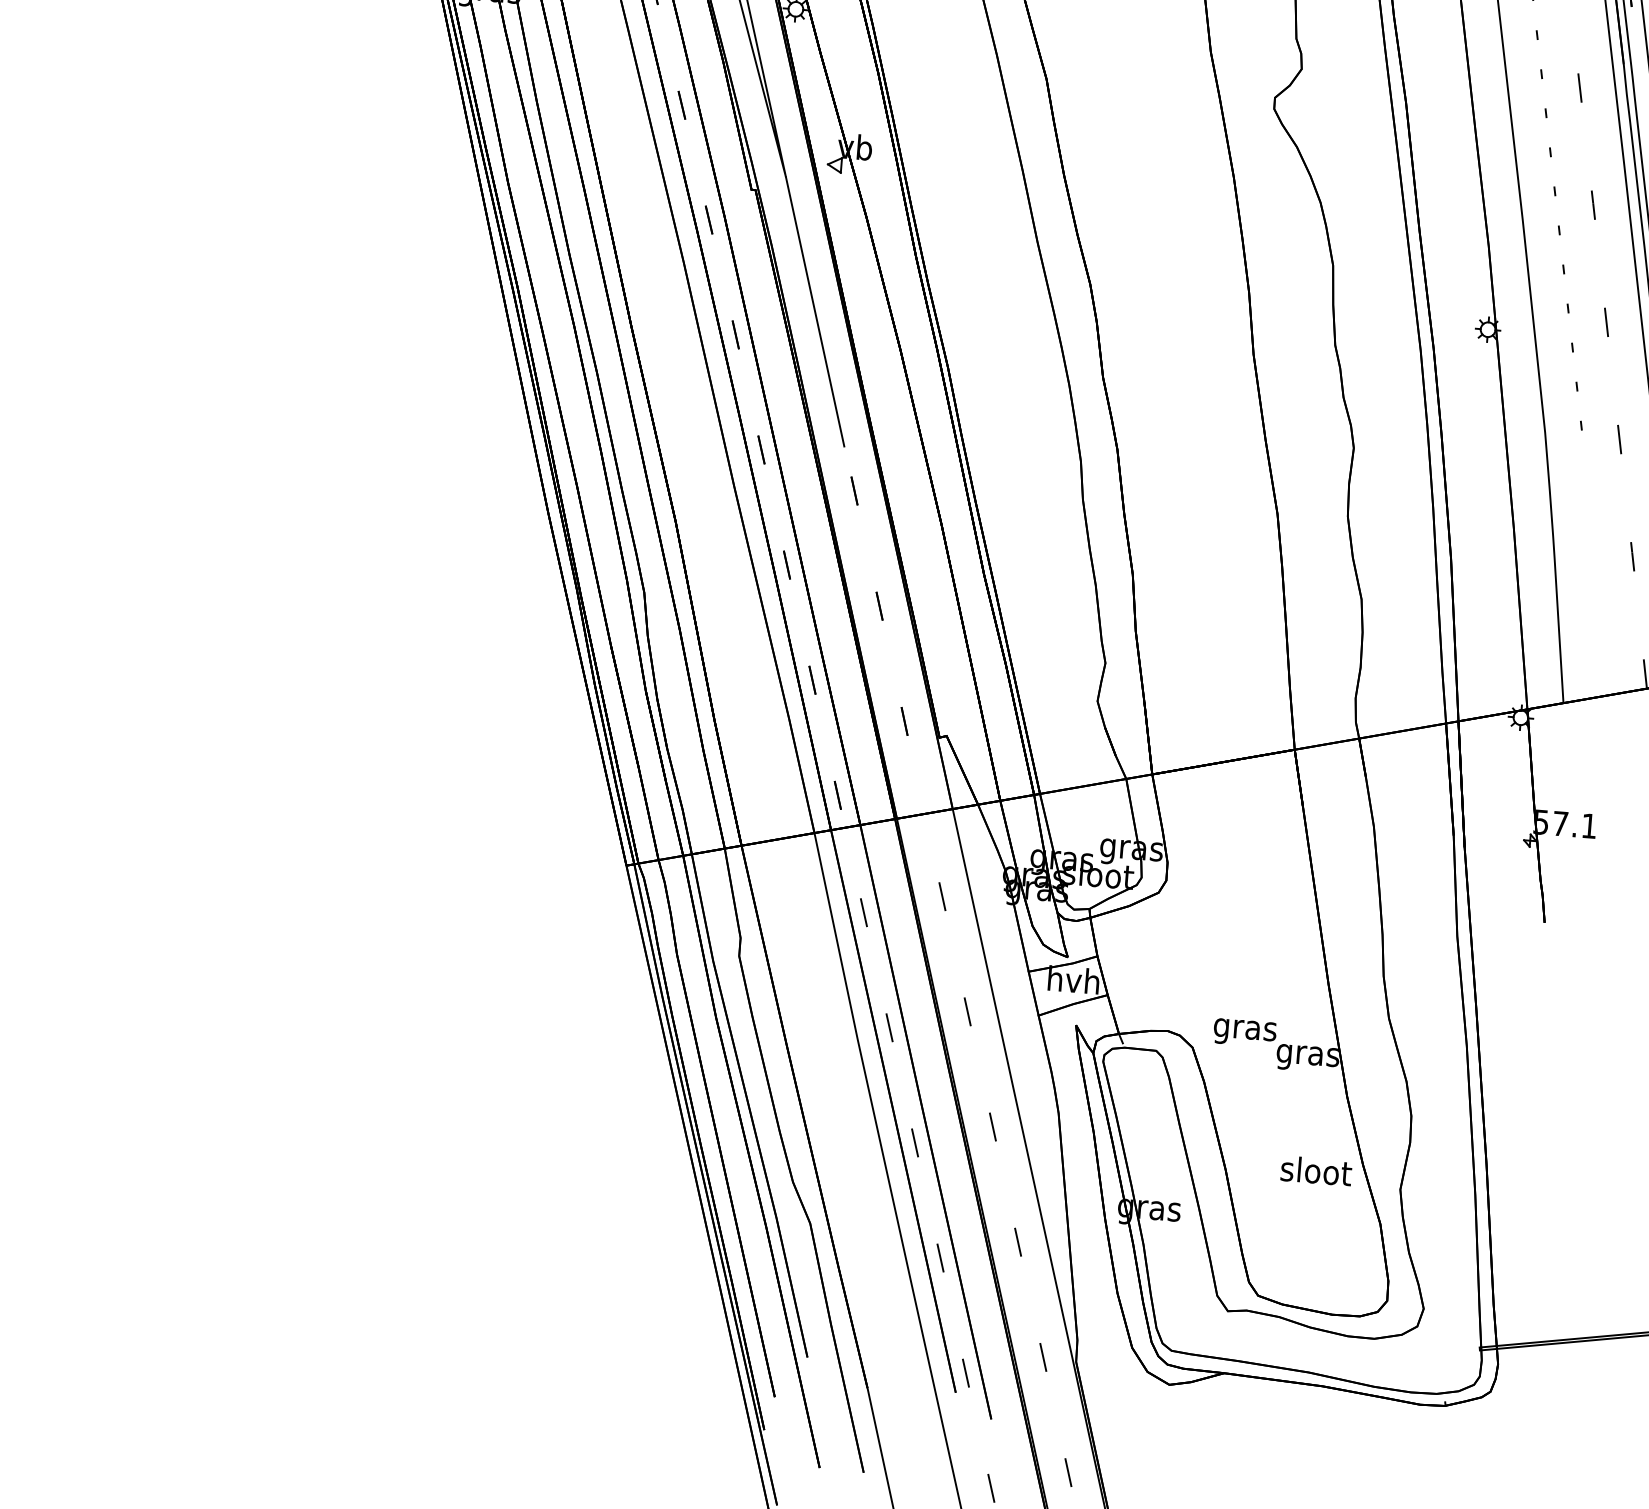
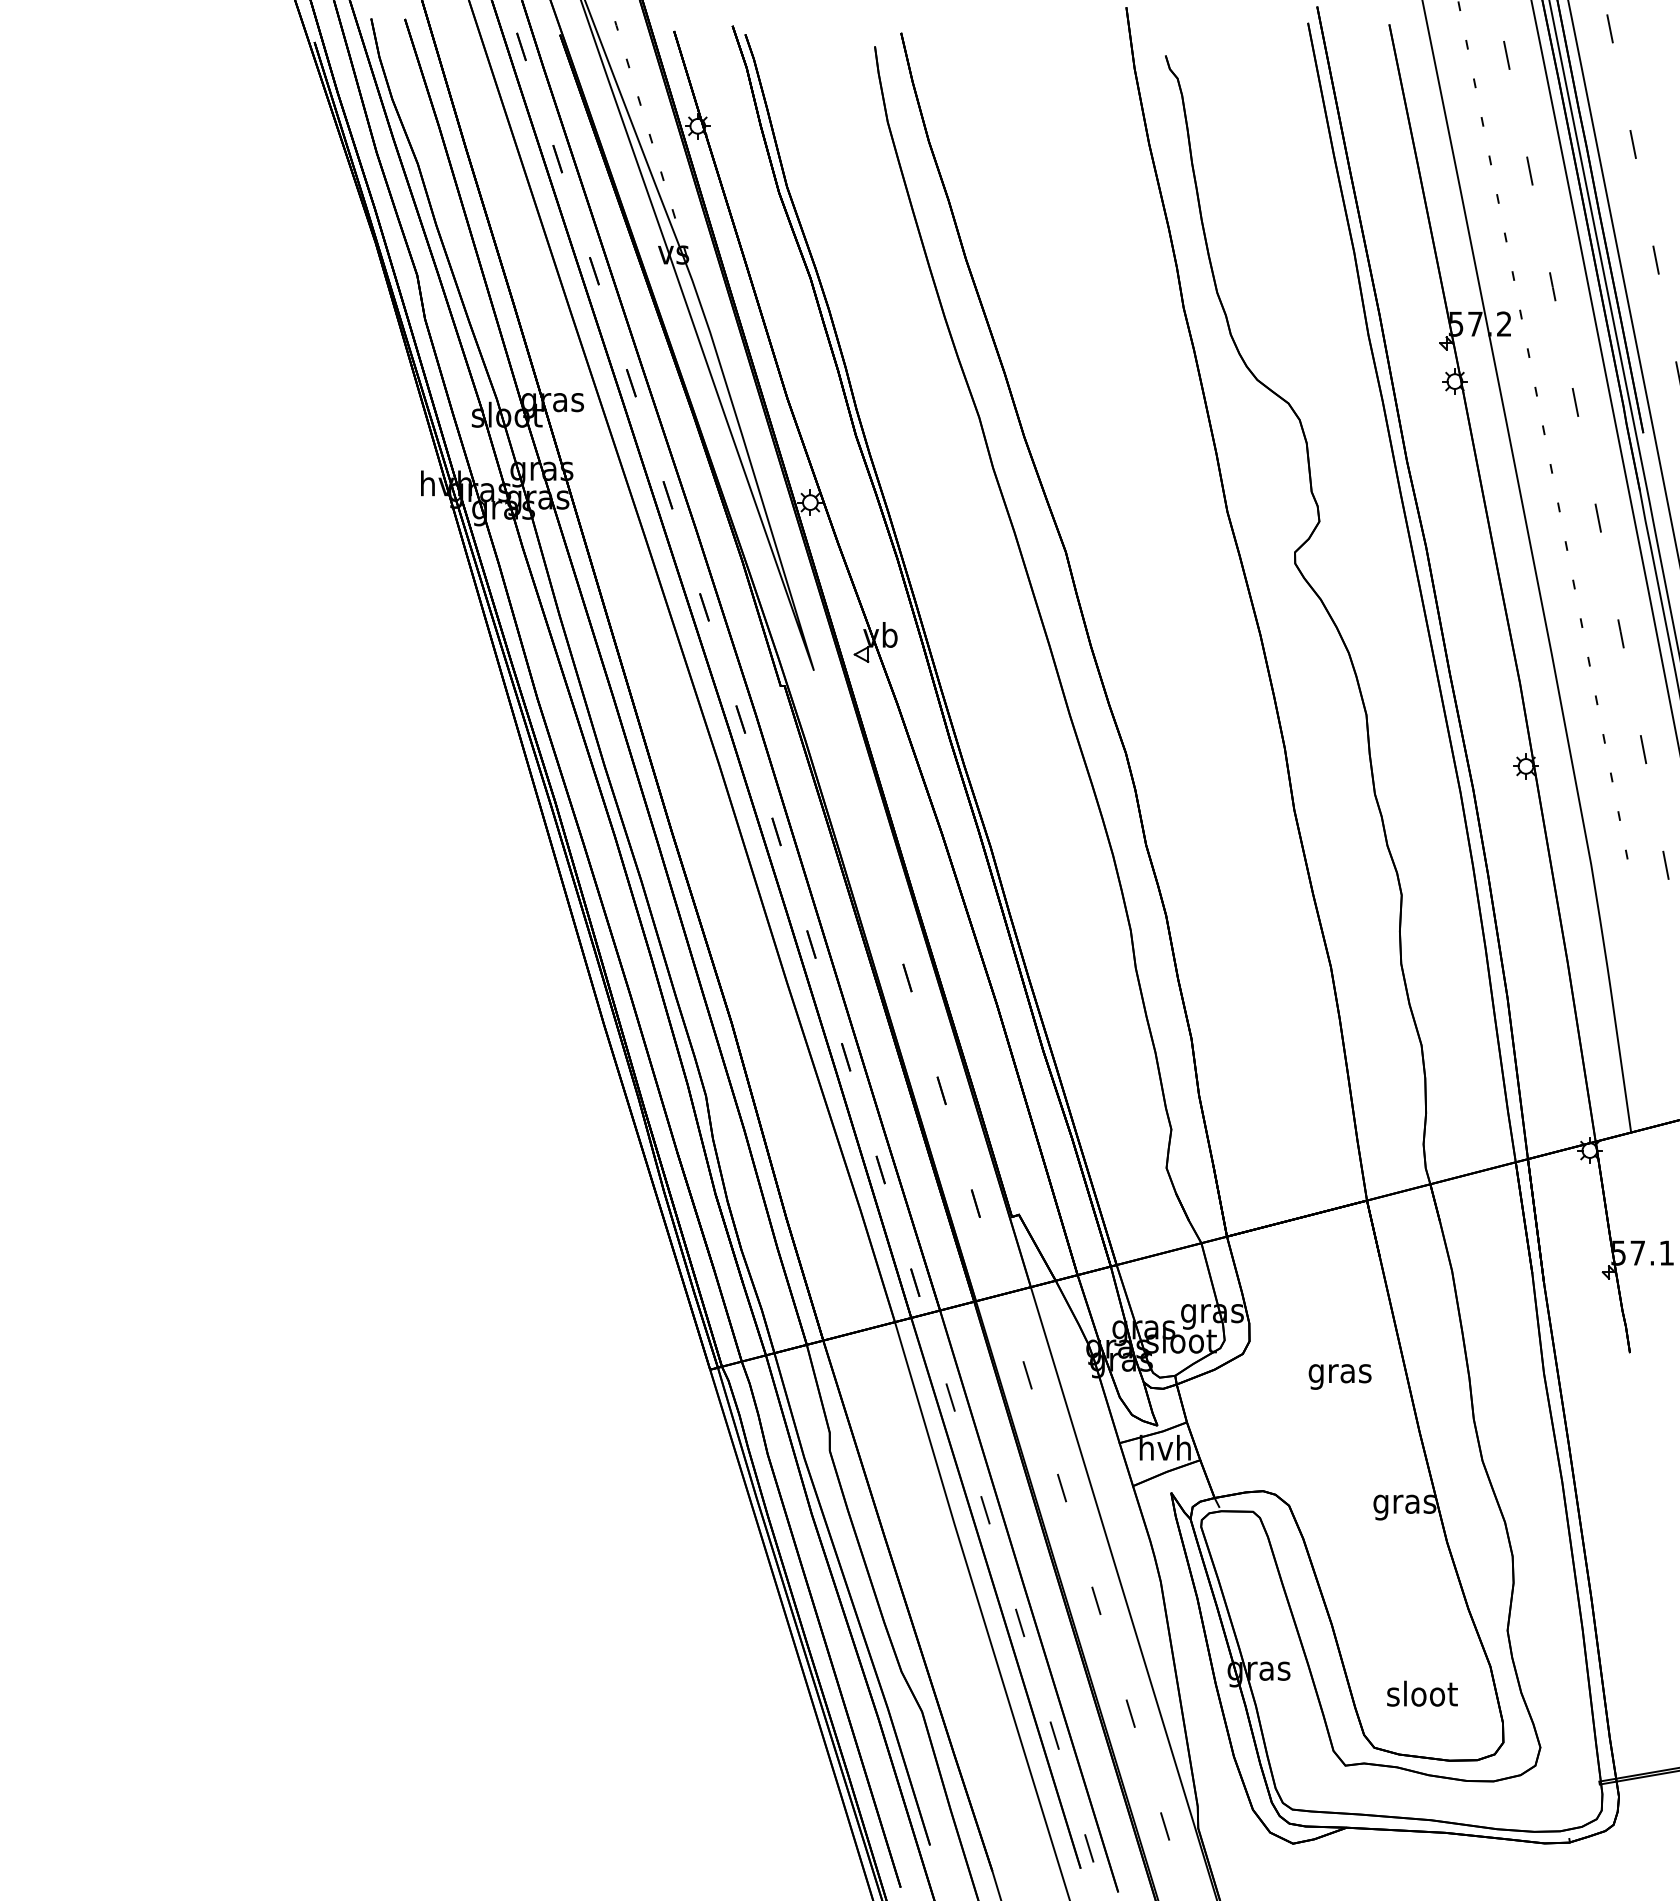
line: (814, 311) -> (853, 802), removed
text: (1244, 1032) -> (1339, 1376), moved
text: (1316, 1170) -> (1422, 1693), moved

